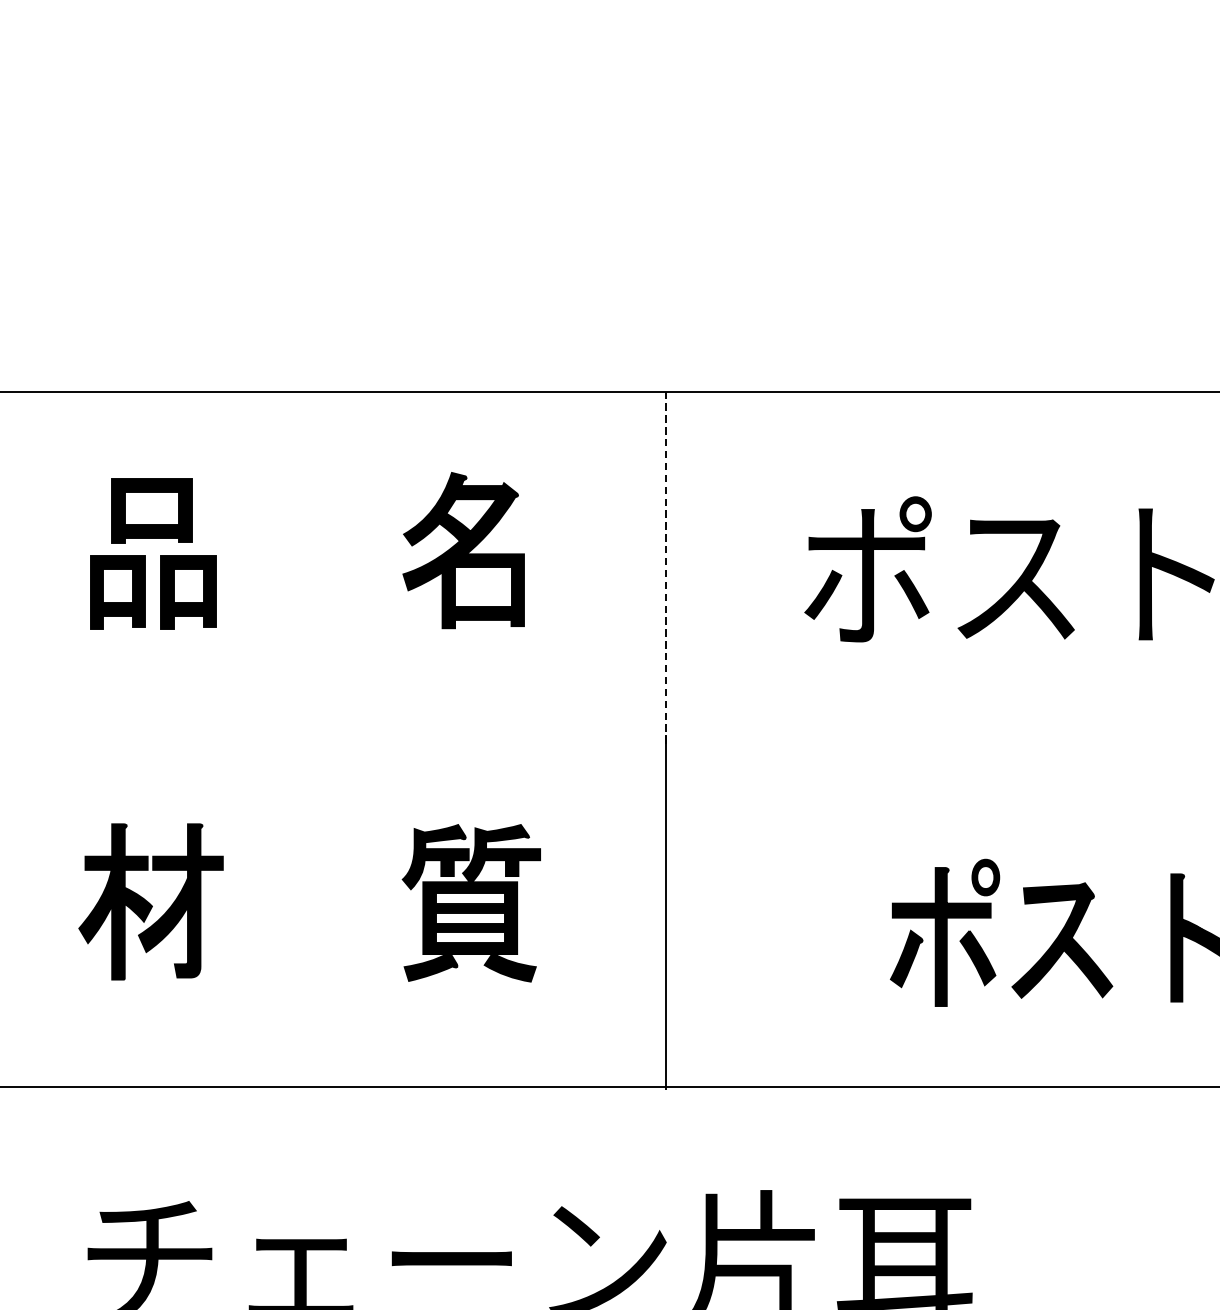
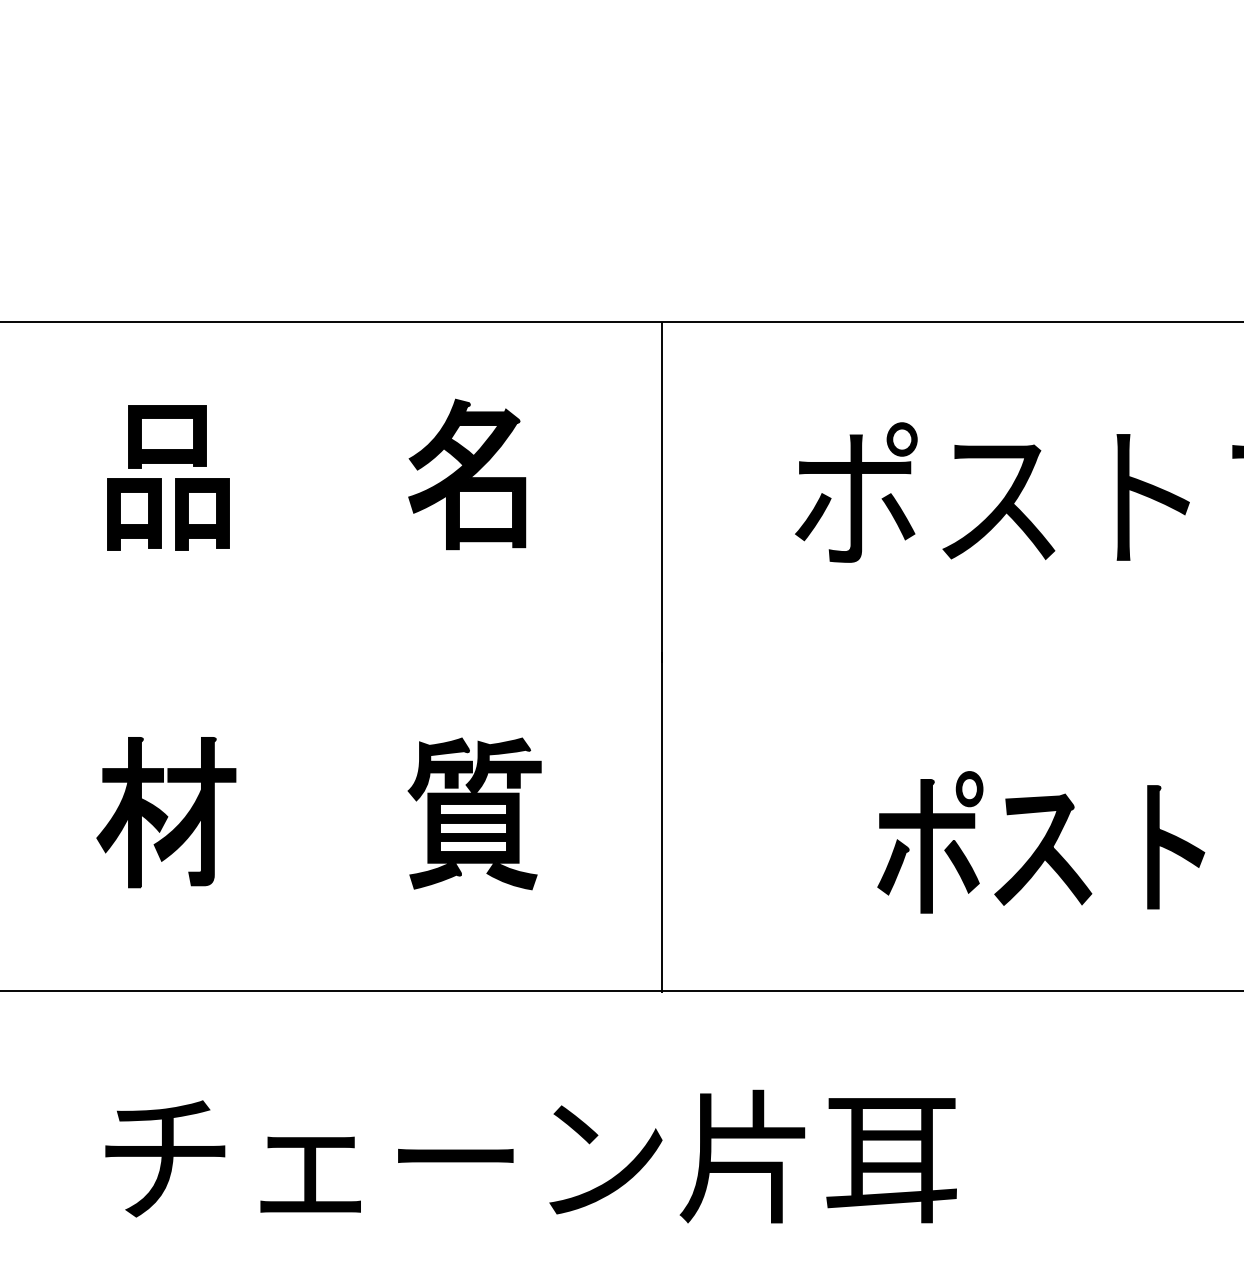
line: (665, 569) -> (661, 492), dashed -> solid

